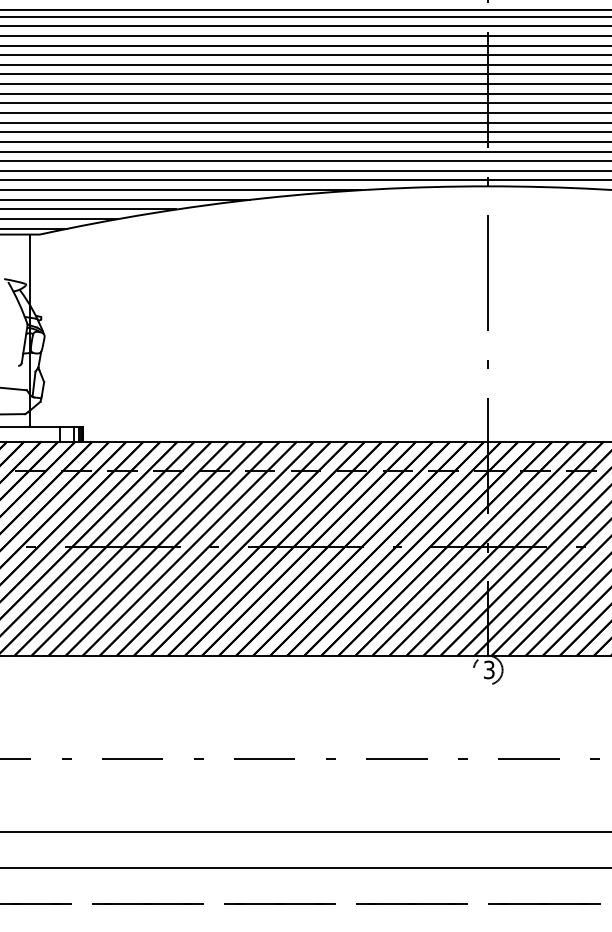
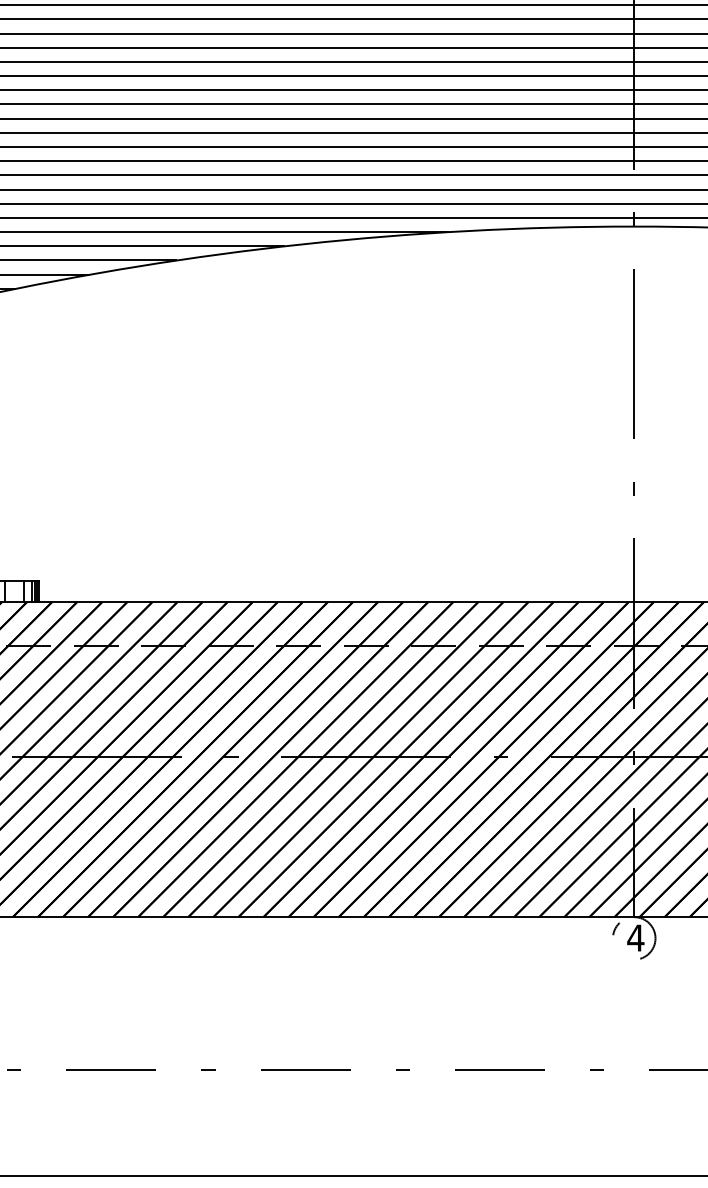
text: (489, 669) -> (636, 937), 3 -> 4

